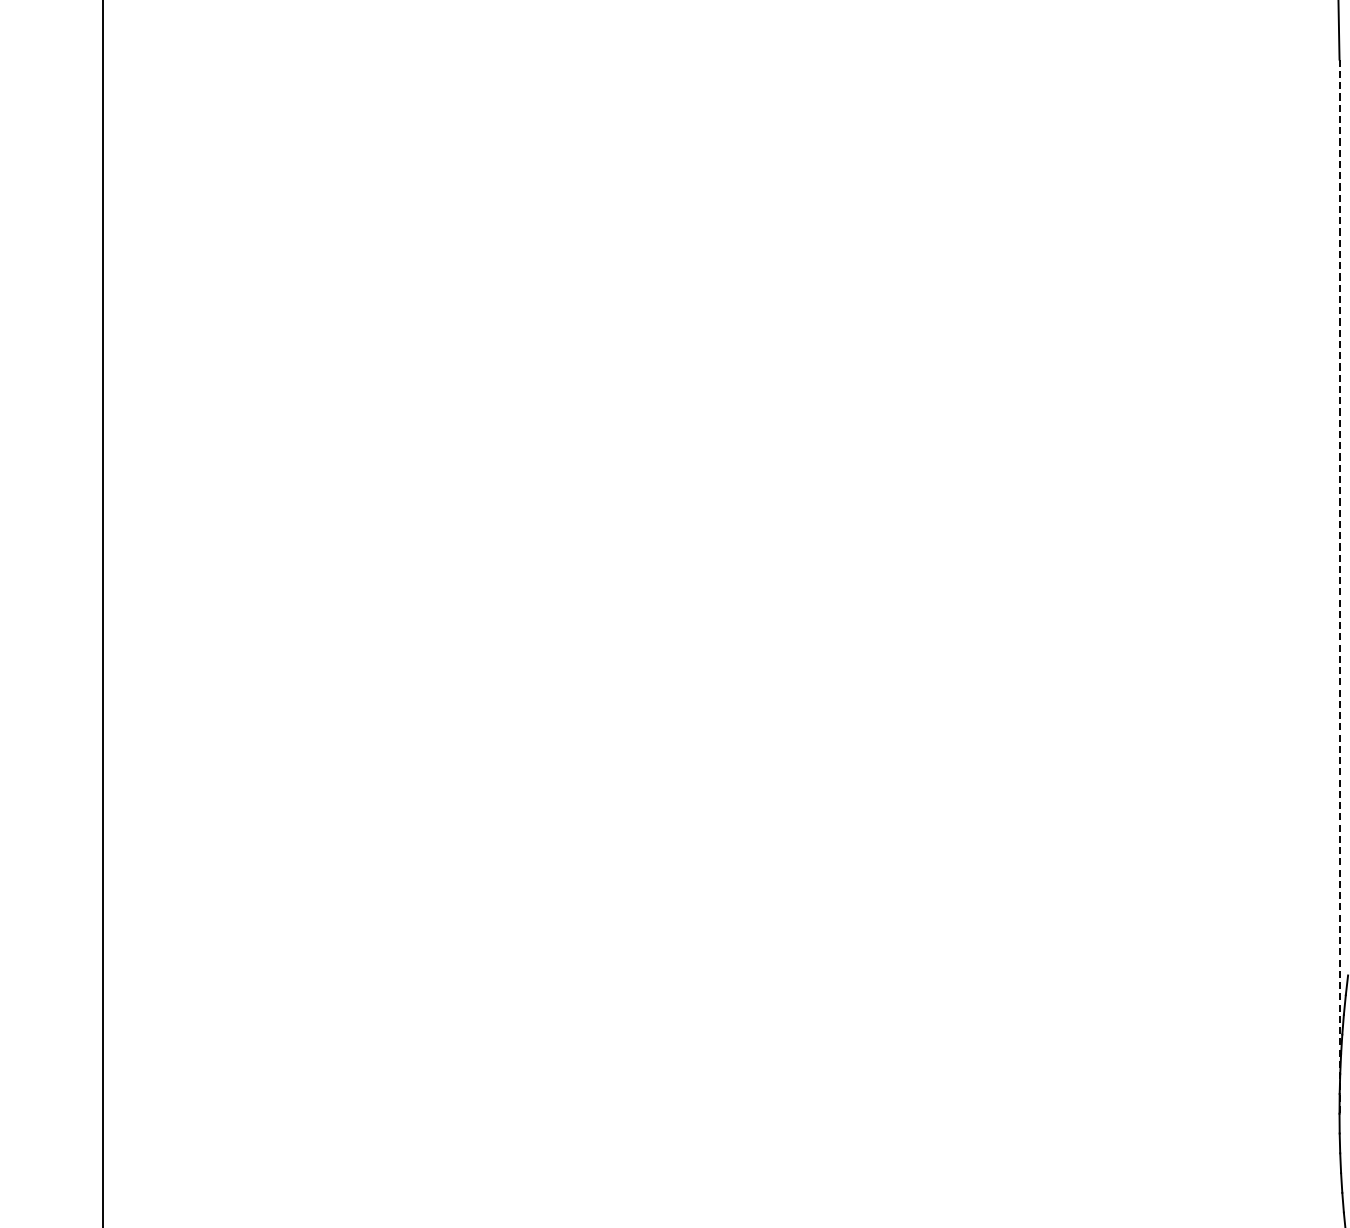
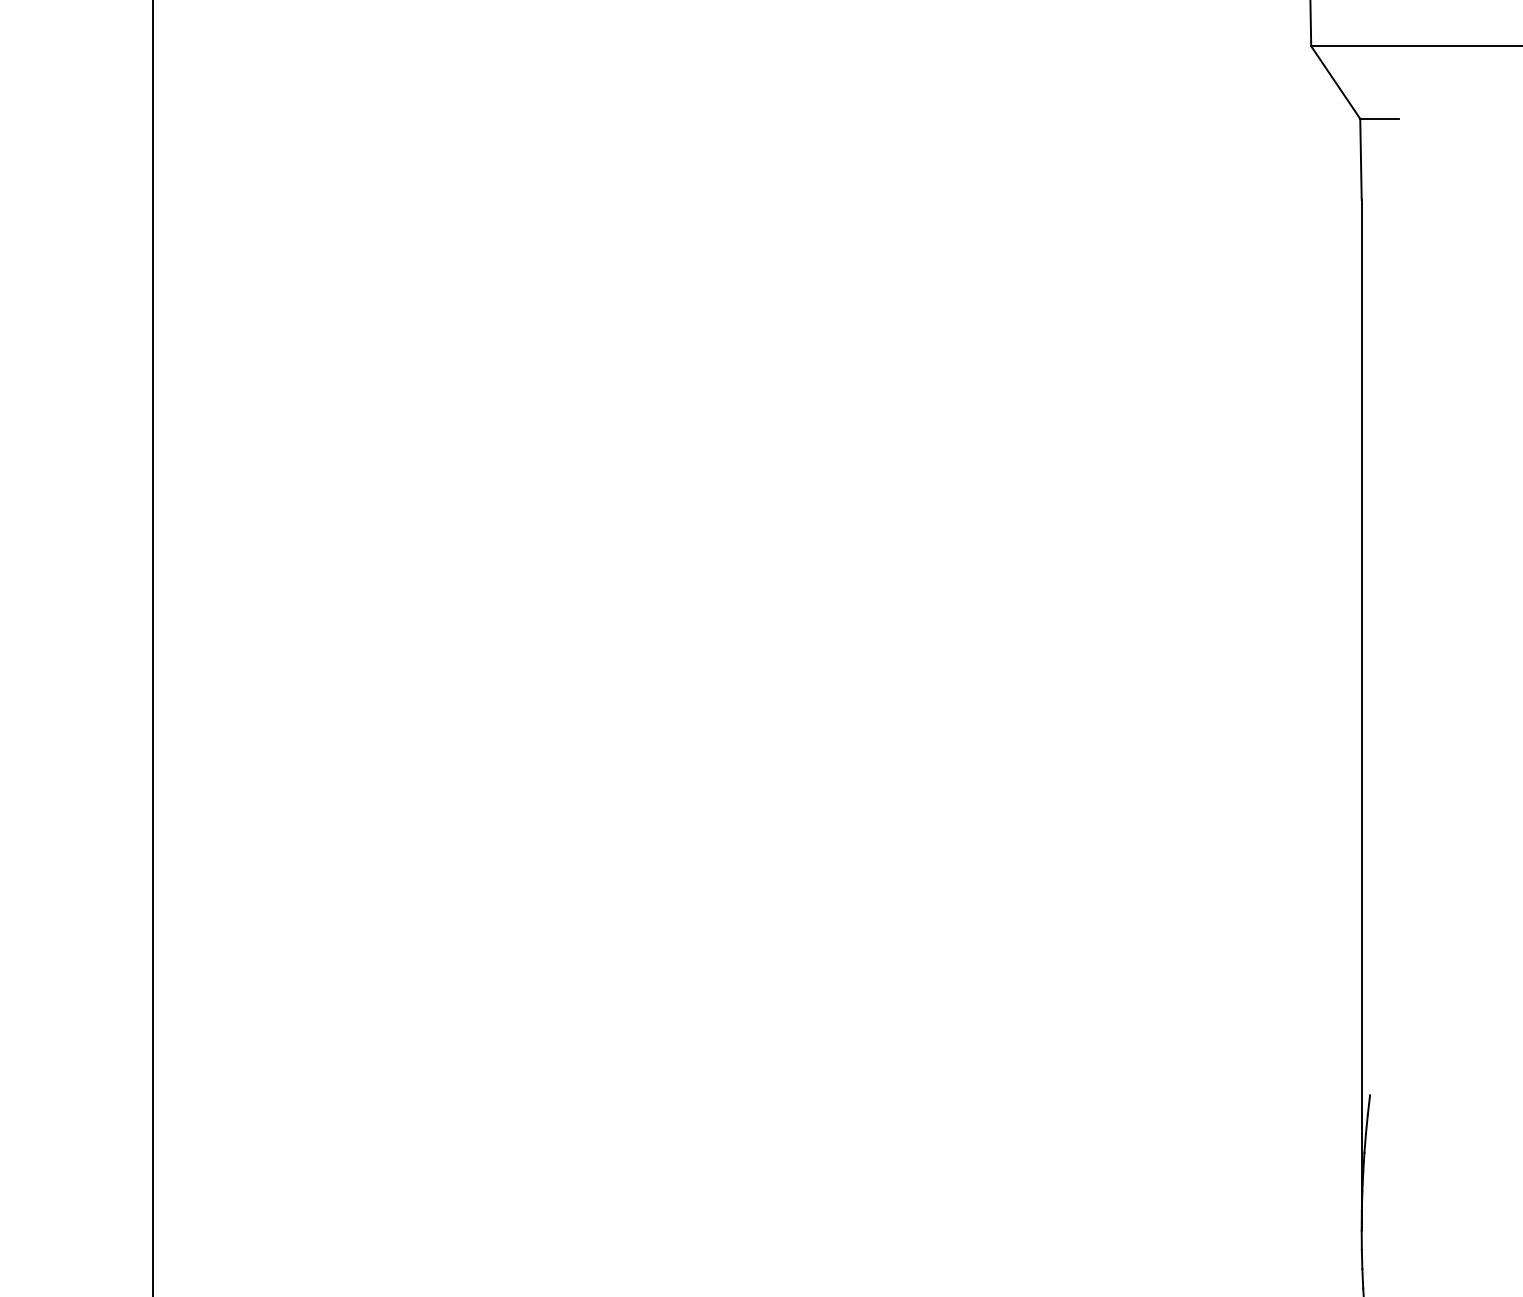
line: (1339, 587) -> (1361, 715), dashed -> solid

